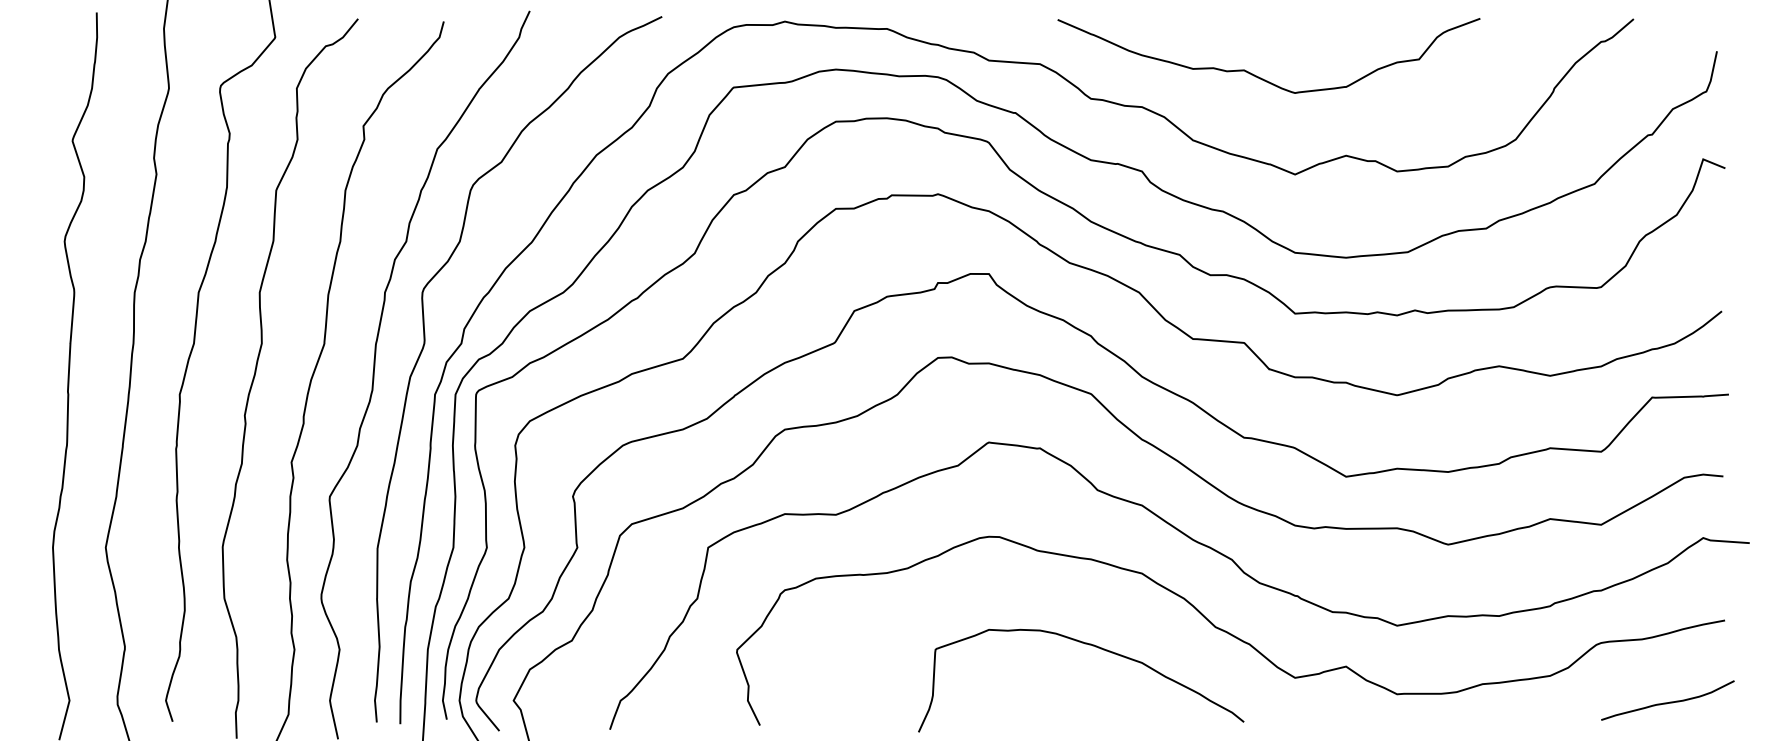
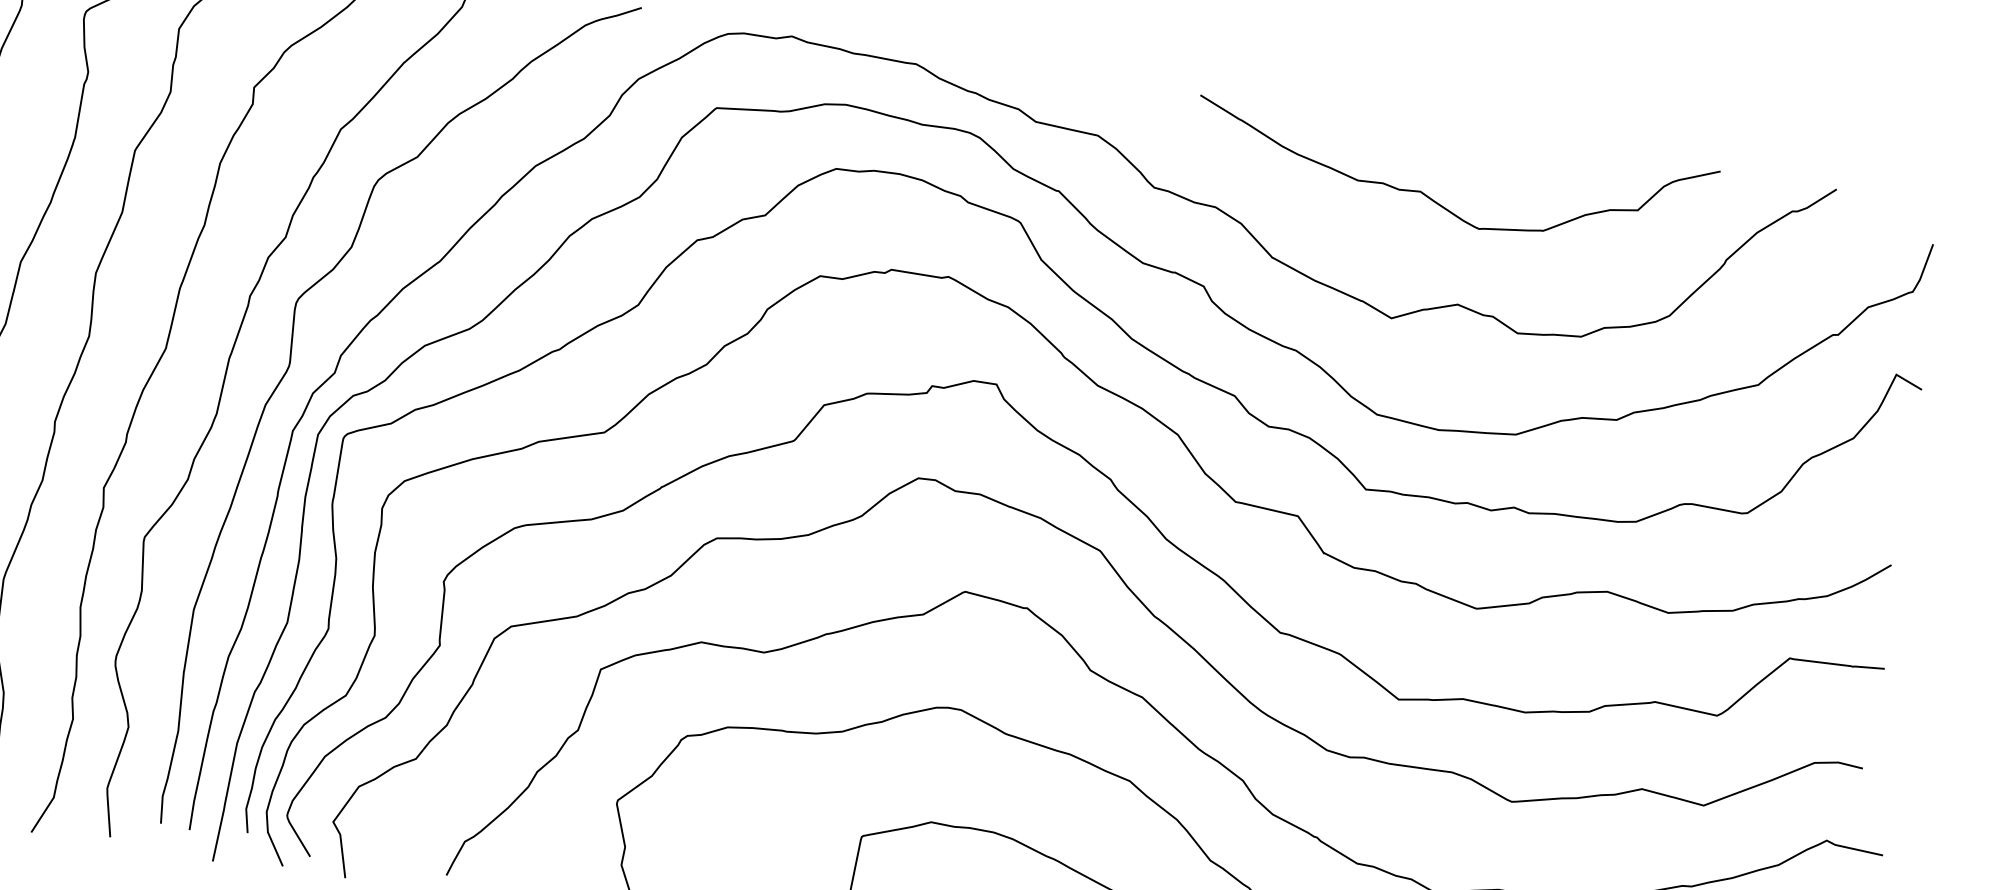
curve: (1261, 77) -> (1440, 203), moved

